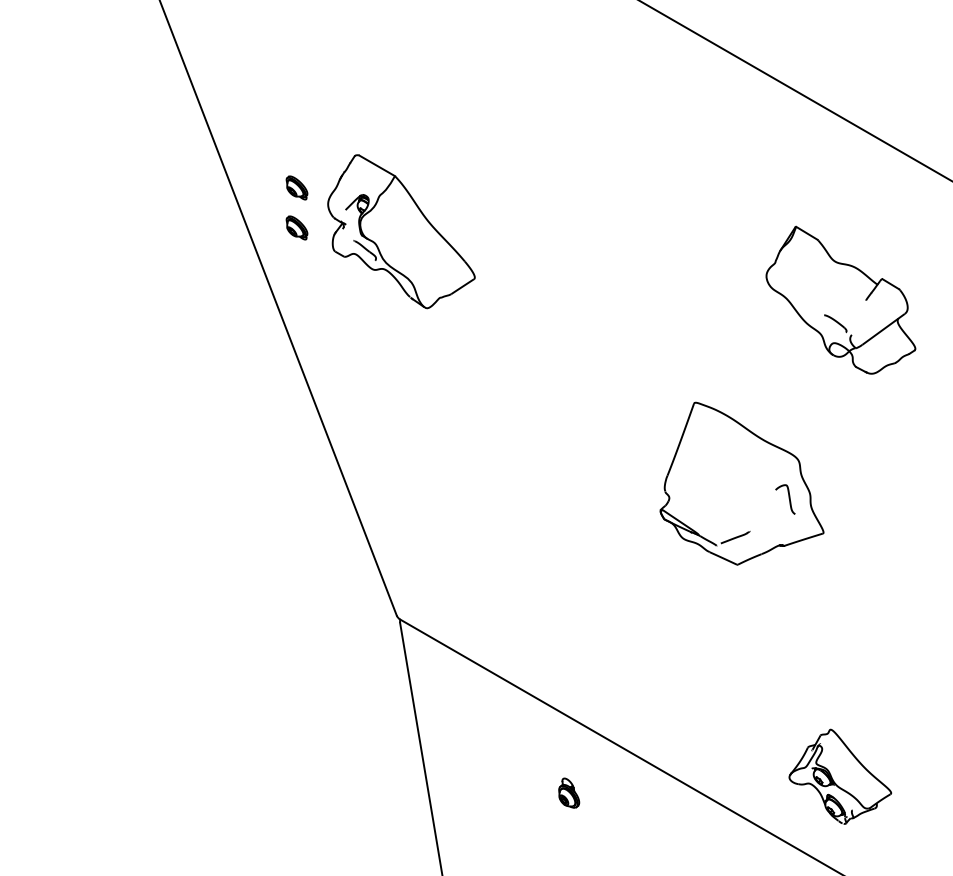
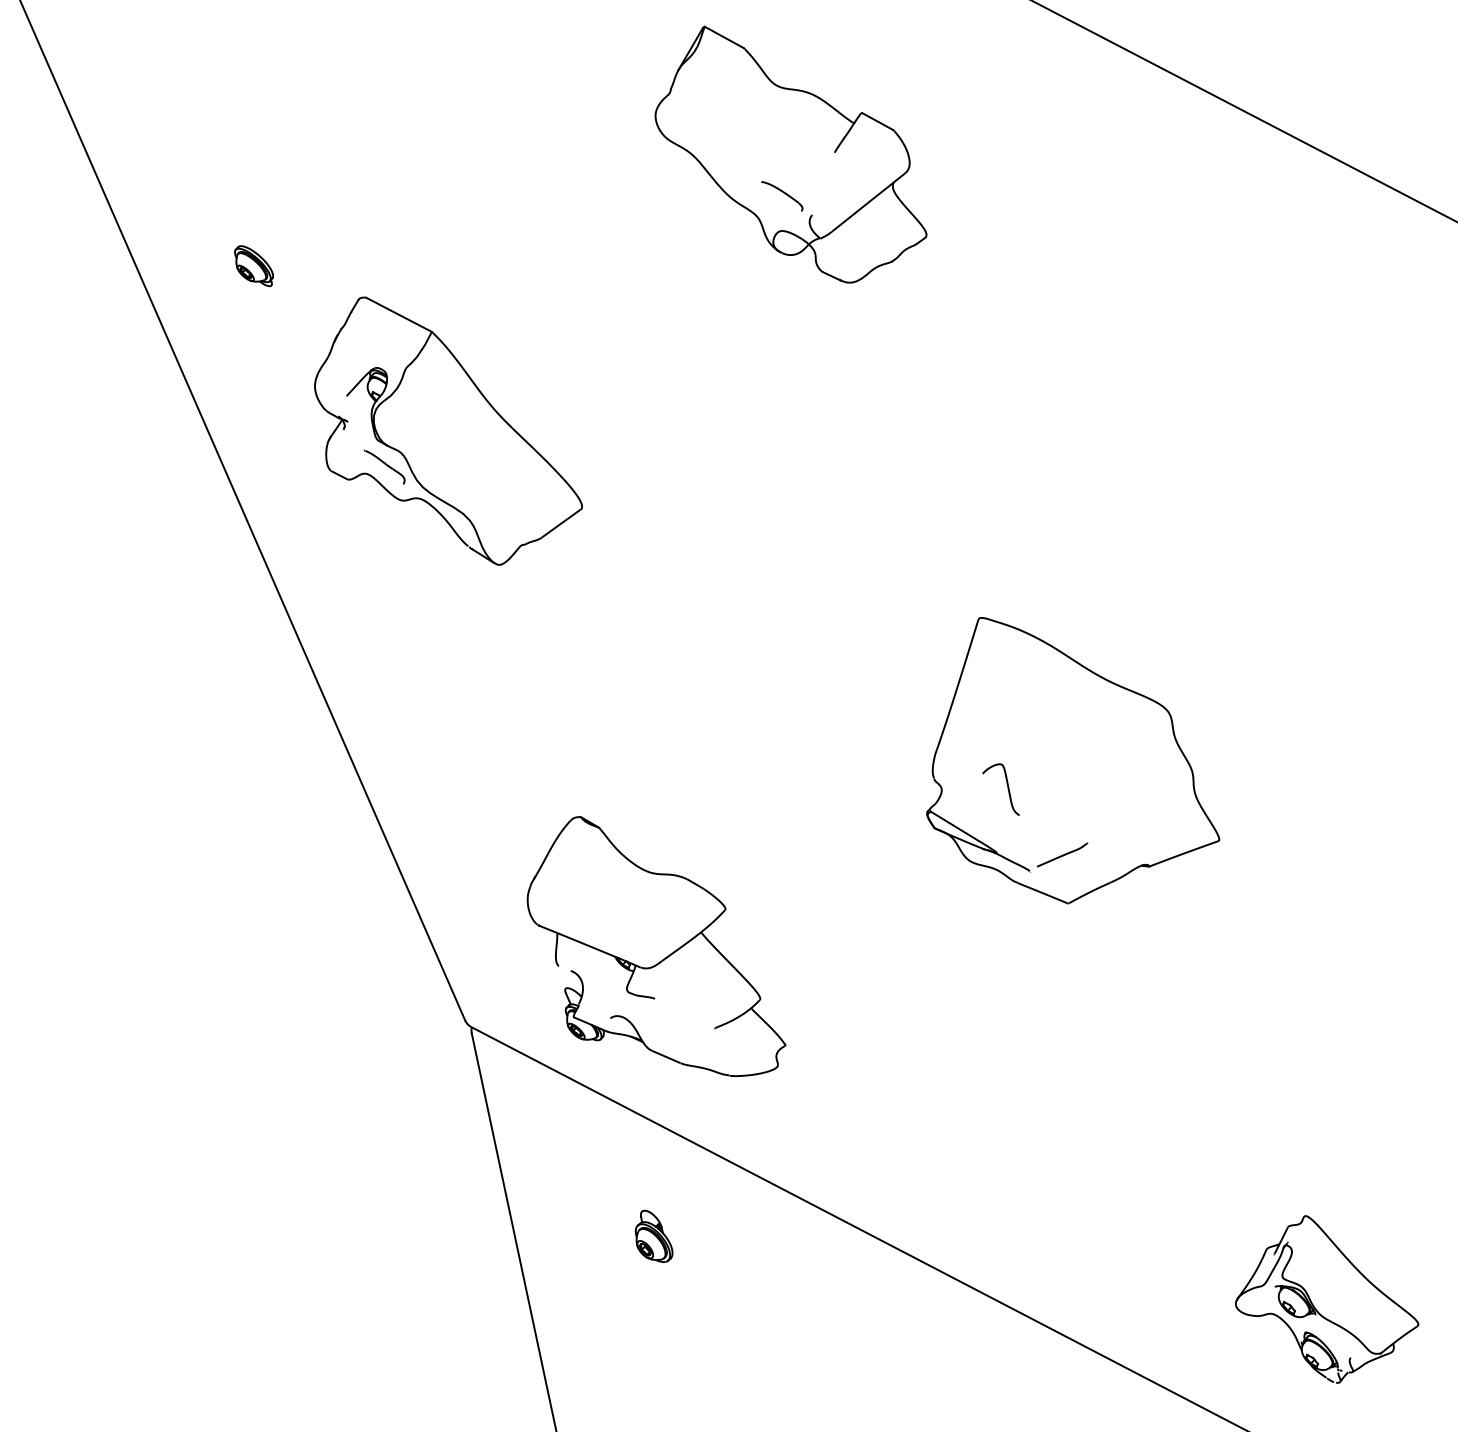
part: (296, 227) -> (256, 336), removed
part: (401, 231) -> (447, 430), moved
part: (840, 299) -> (789, 152), moved
curve: (788, 498) -> (1006, 787), moved
part: (504, 578) -> (654, 945), added
part: (840, 776) -> (1326, 1298), moved
part: (569, 792) -> (654, 1235), moved

